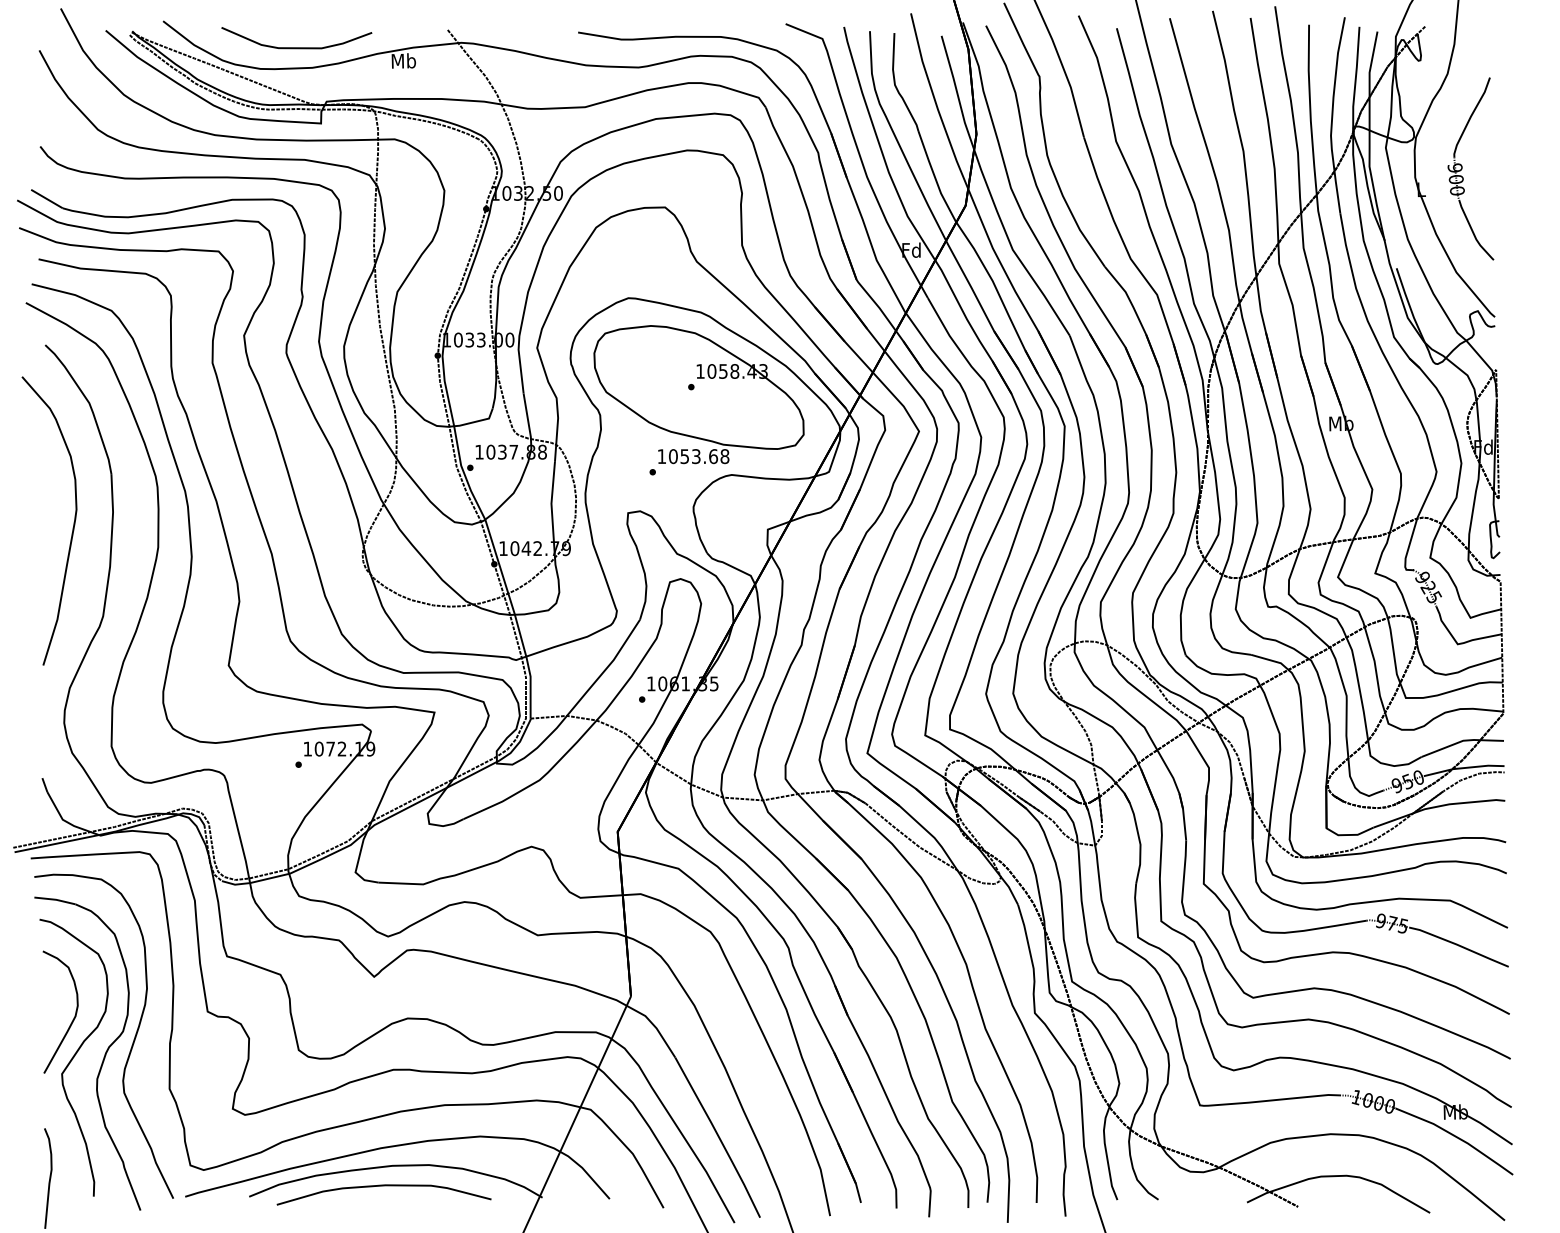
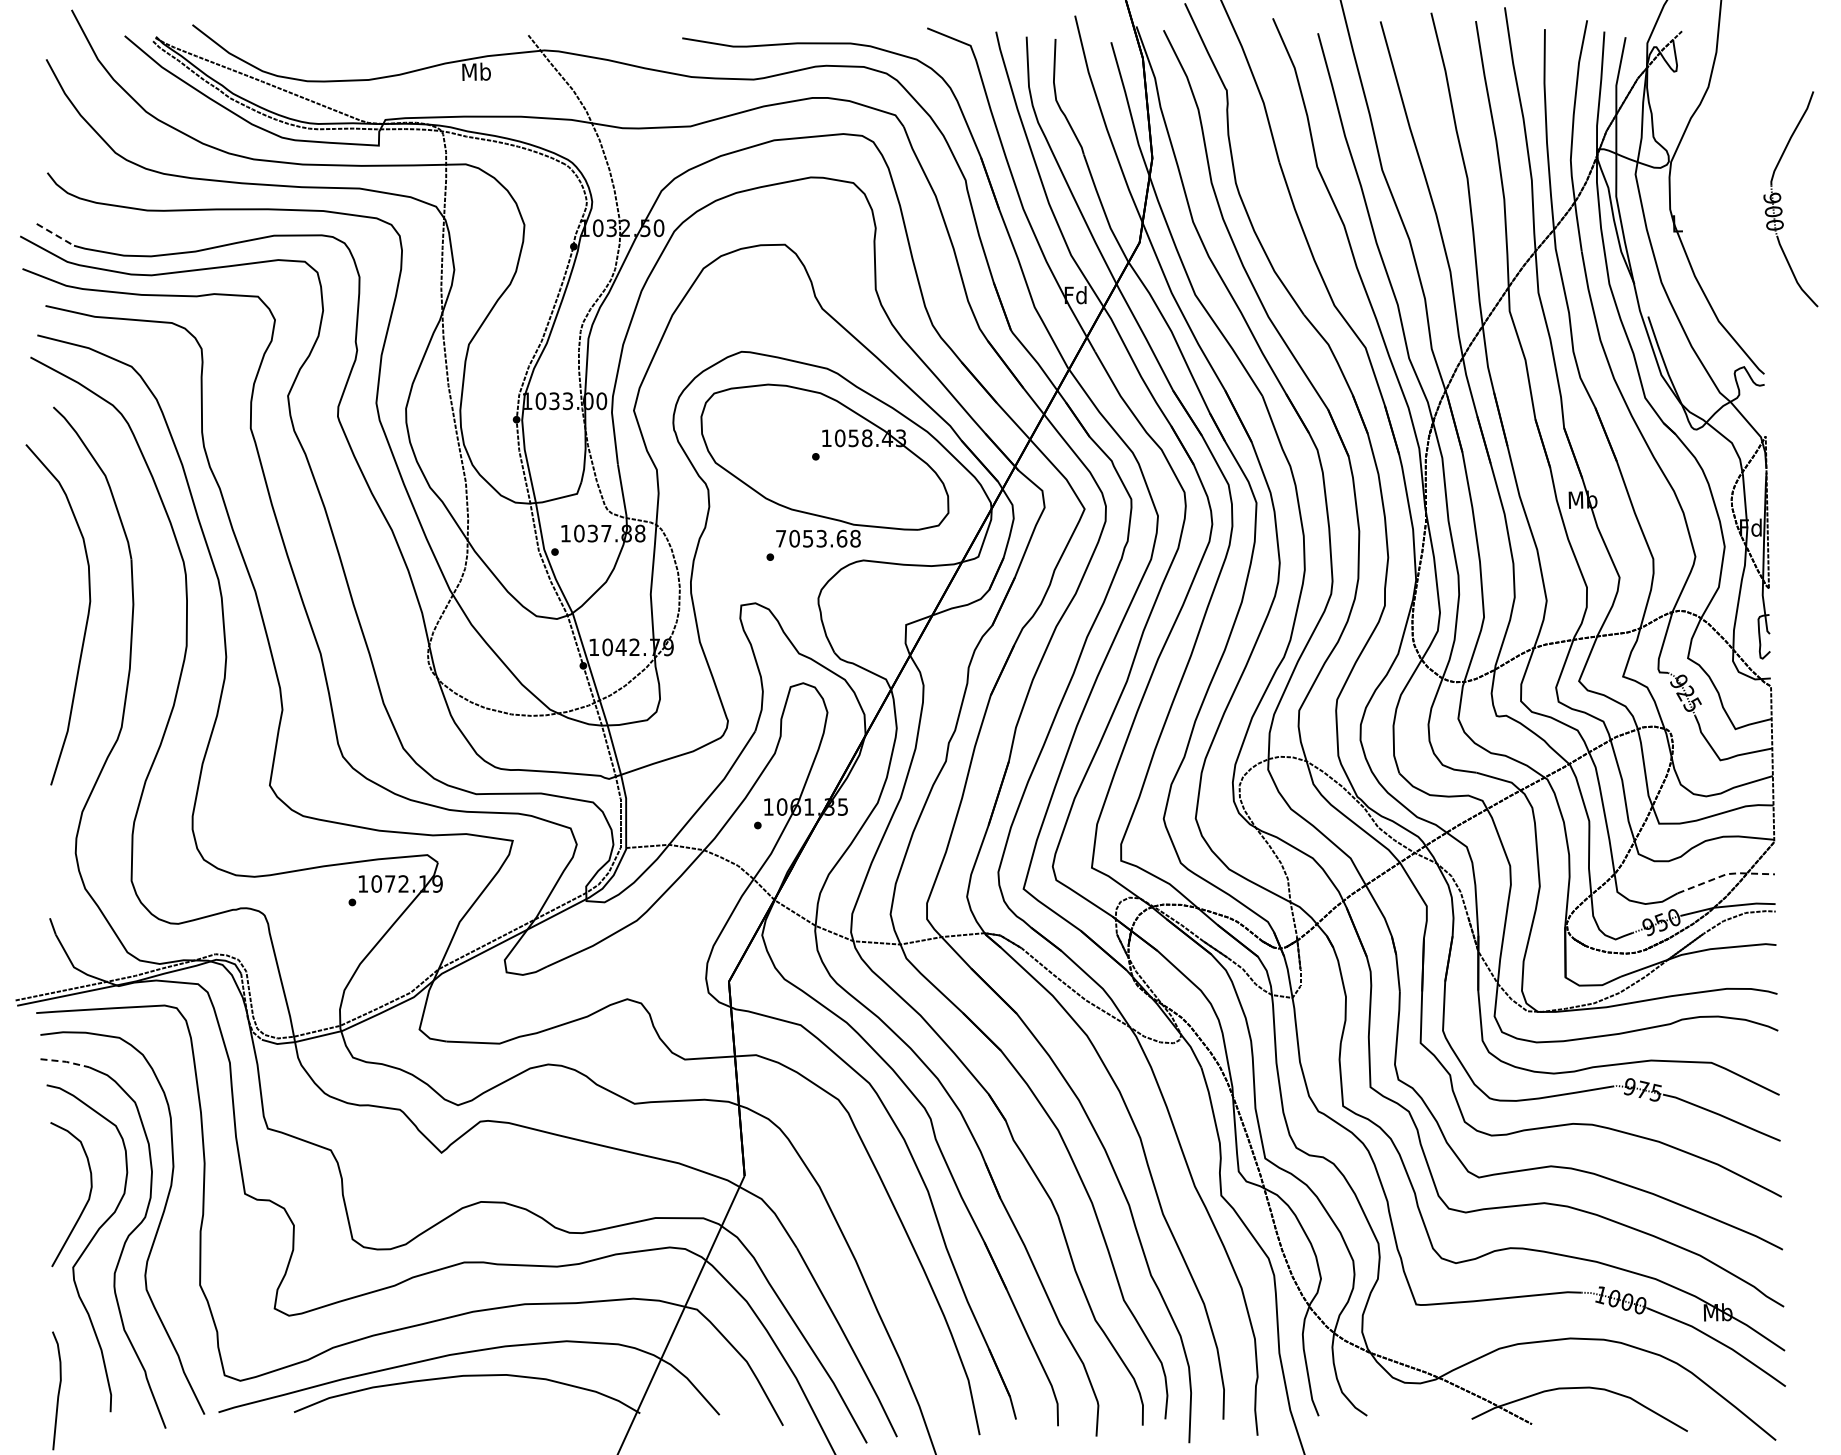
curve: (296, 47) -> (349, 55), removed
part: (1462, 168) -> (1781, 198), moved
line: (47, 198) -> (55, 234), solid -> dashed
text: (662, 456) -> (781, 538), 1053.68 -> 7053.68
line: (1462, 741) -> (1725, 874), solid -> dashed
line: (55, 899) -> (65, 1061), solid -> dashed
curve: (380, 1186) -> (449, 1400), removed

